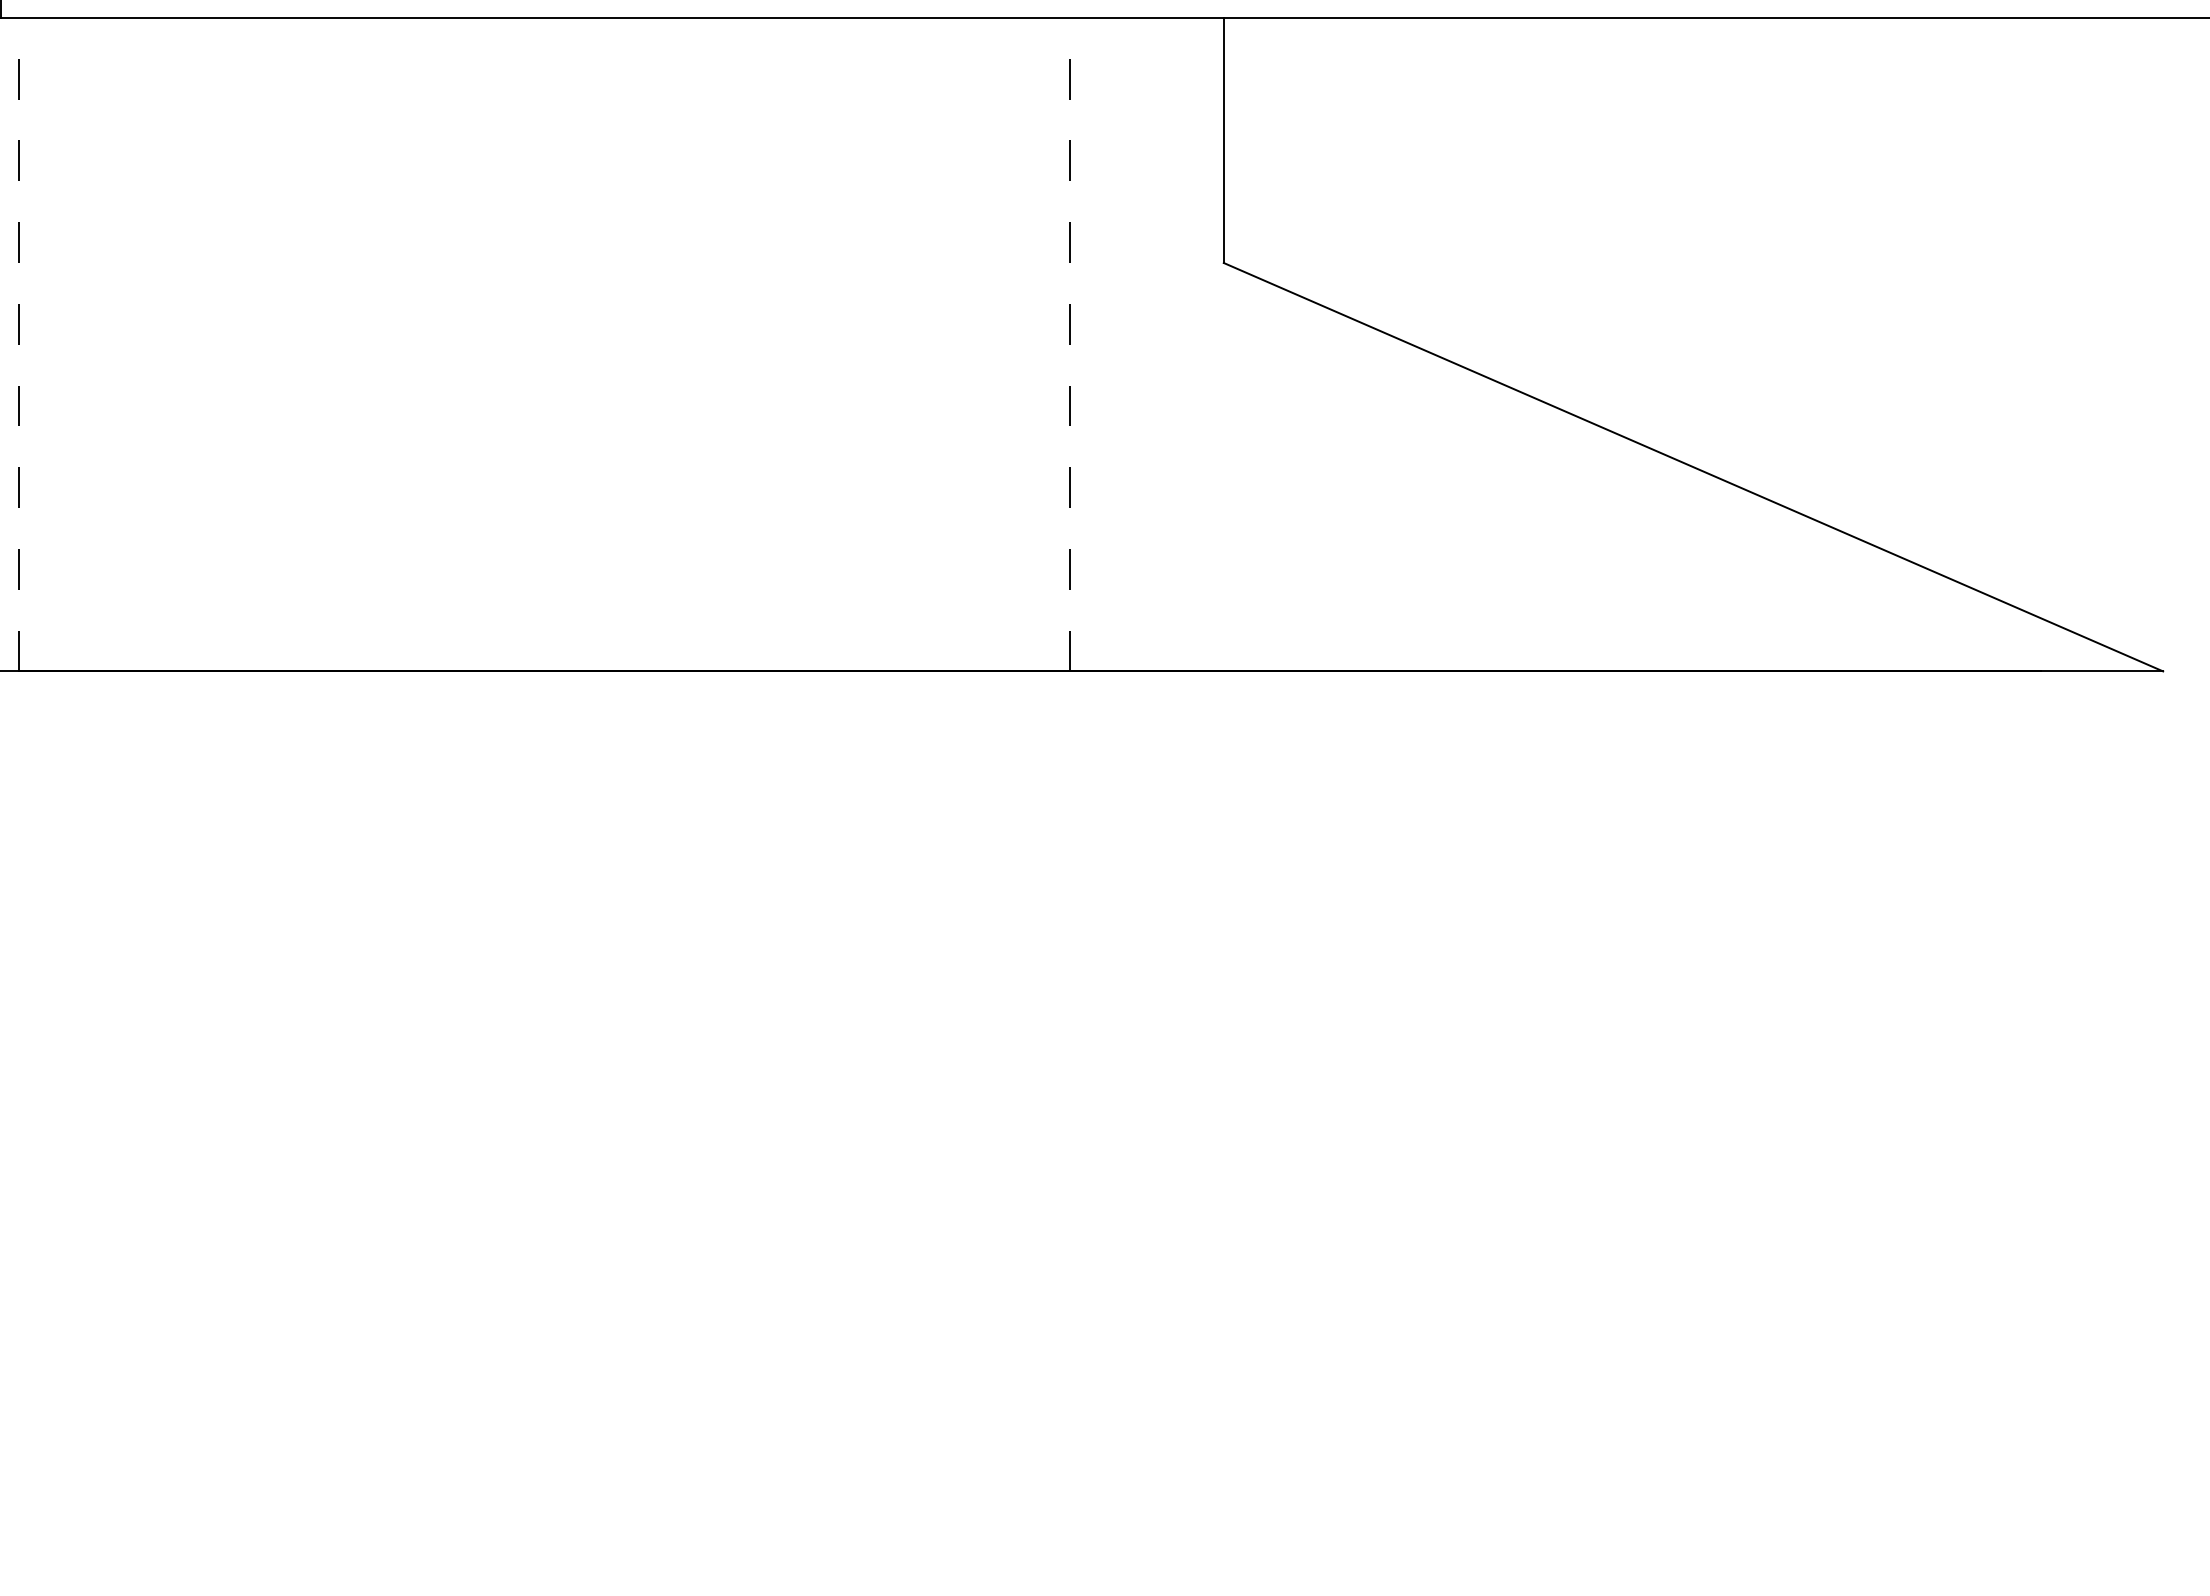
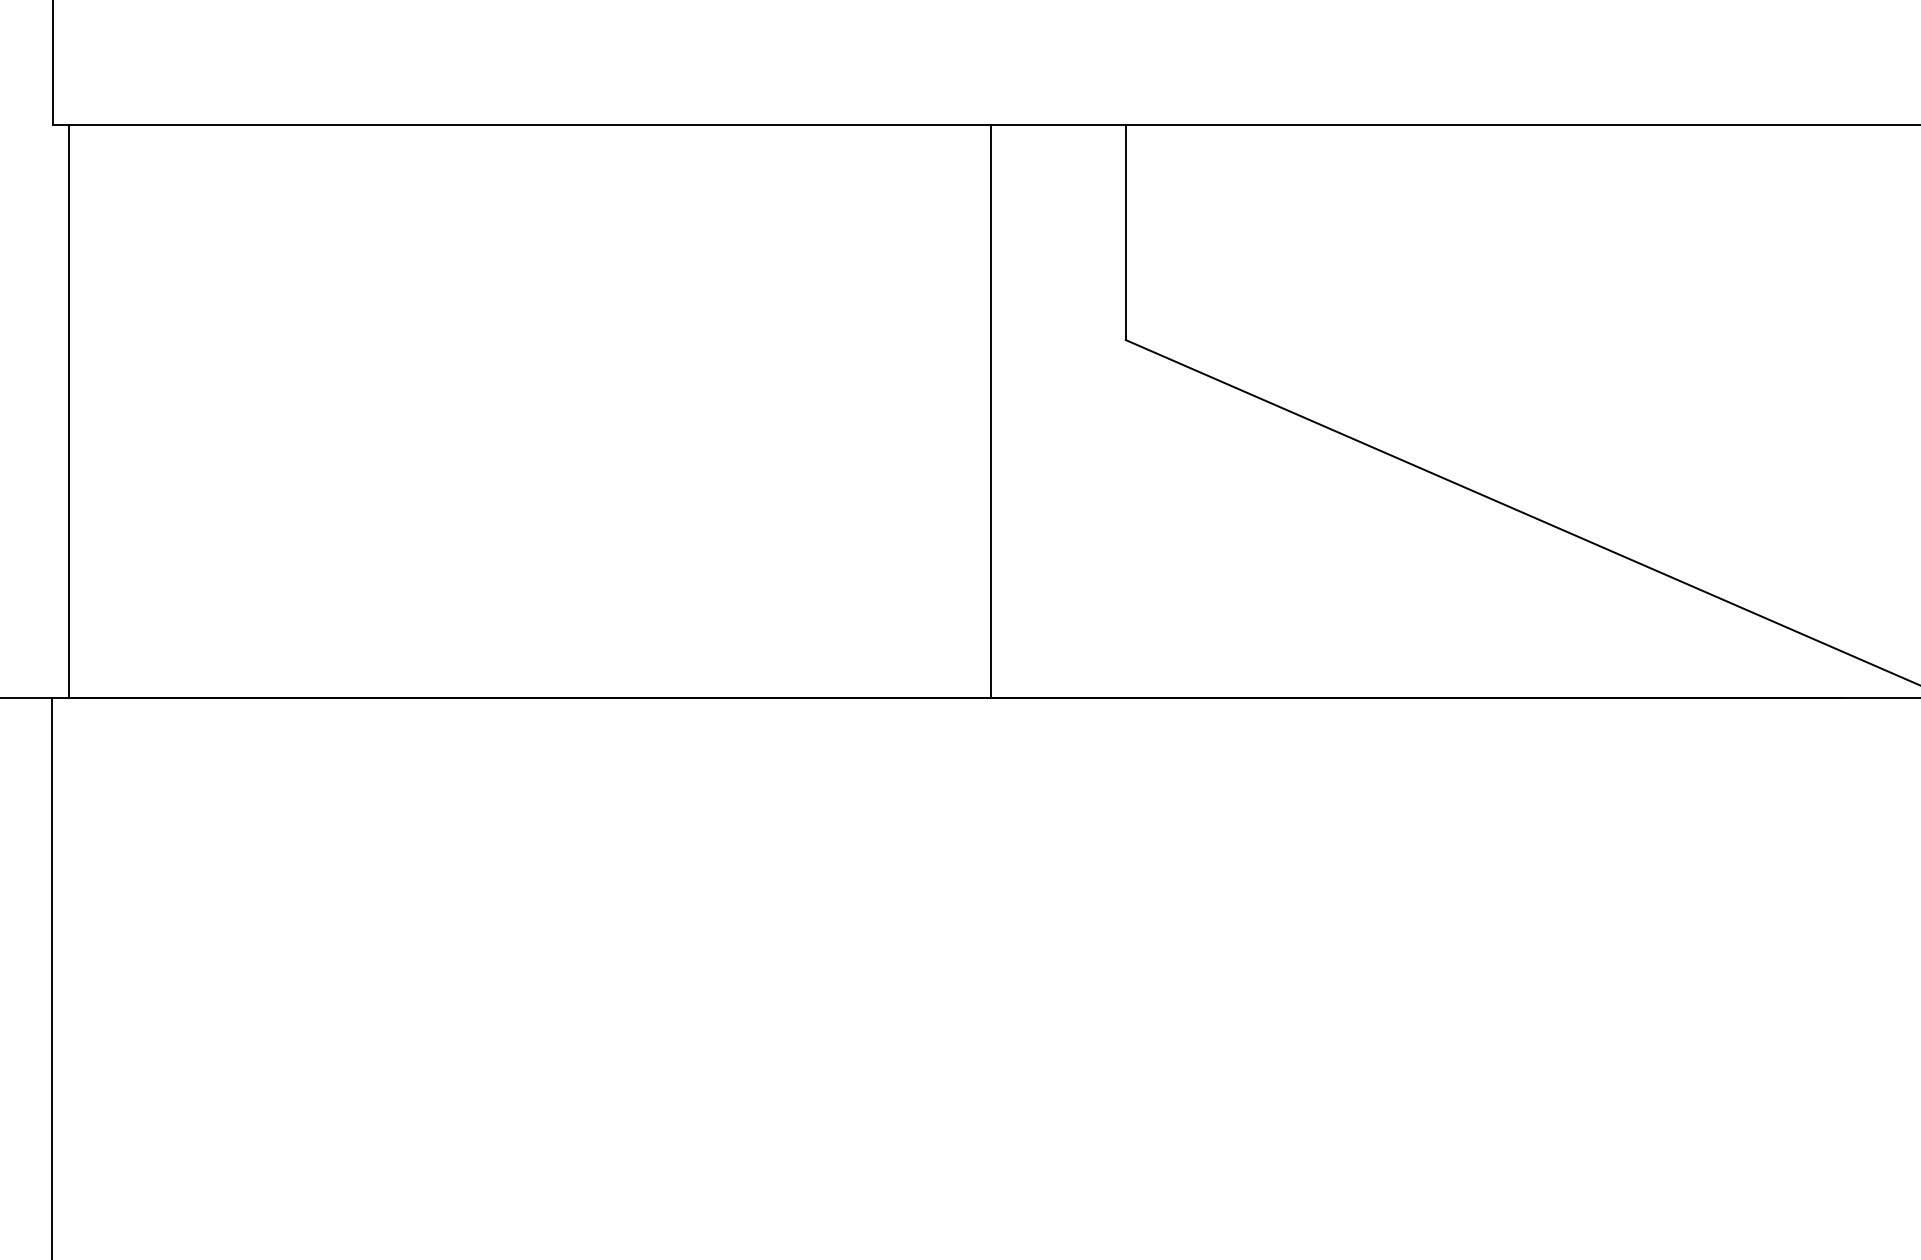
line: (18, 344) -> (69, 411), dashed -> solid
line: (1069, 344) -> (990, 411), dashed -> solid

